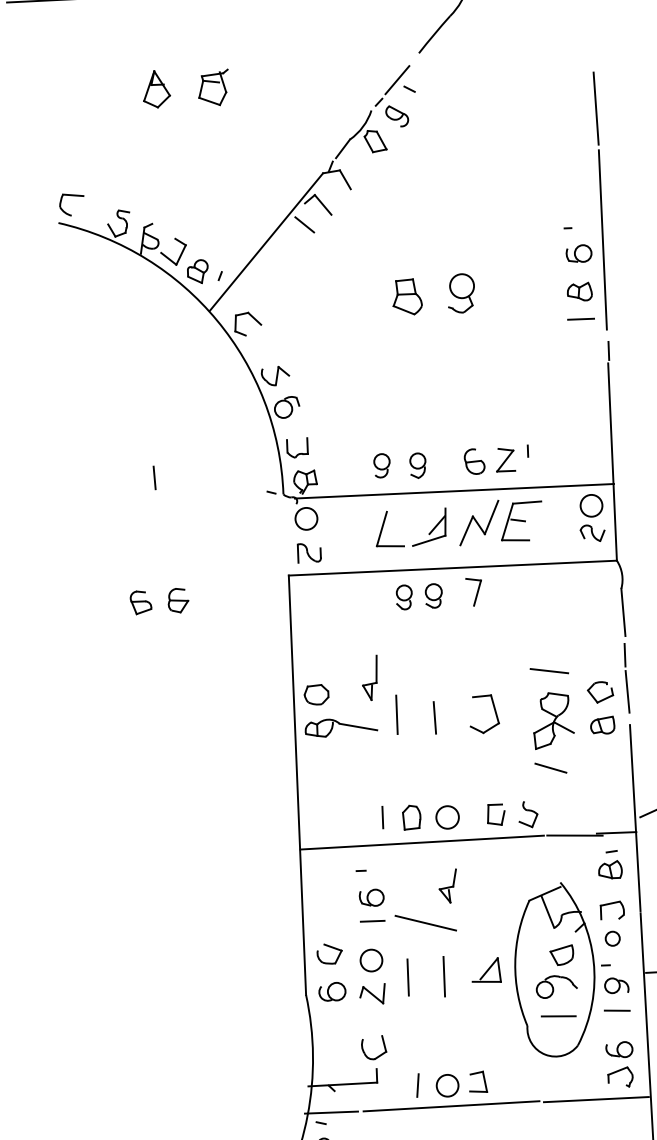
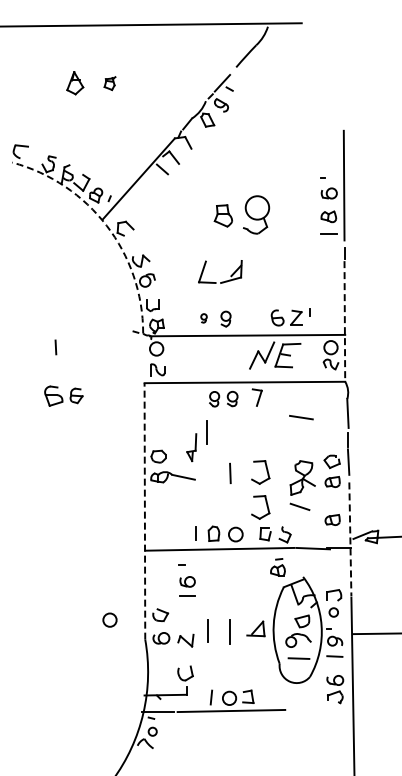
part: (212, 87) -> (109, 83), size x0.6
line: (595, 108) -> (342, 105), removed
part: (461, 292) -> (256, 214), size x1.6
arc: (216, 320) -> (106, 225), solid -> dashed
part: (495, 460) -> (290, 317), moved
line: (611, 462) -> (344, 321), solid -> dashed
part: (381, 466) -> (203, 318), size x0.6
line: (153, 478) -> (55, 347), moved
part: (415, 543) -> (222, 281), moved
part: (140, 603) -> (53, 396), size x1.4
line: (549, 670) -> (301, 417), moved
line: (395, 714) -> (206, 432), moved
part: (496, 769) -> (266, 506), added
line: (296, 783) -> (144, 510), solid -> dashed
part: (604, 786) -> (332, 519), added
line: (635, 818) -> (350, 539), solid -> dashed
part: (609, 865) -> (277, 567), moved
part: (448, 886) -> (234, 576), removed
line: (424, 923) -> (219, 598), removed
circle: (370, 959) -> (109, 619), moved
line: (595, 1098) -> (319, 709), removed

